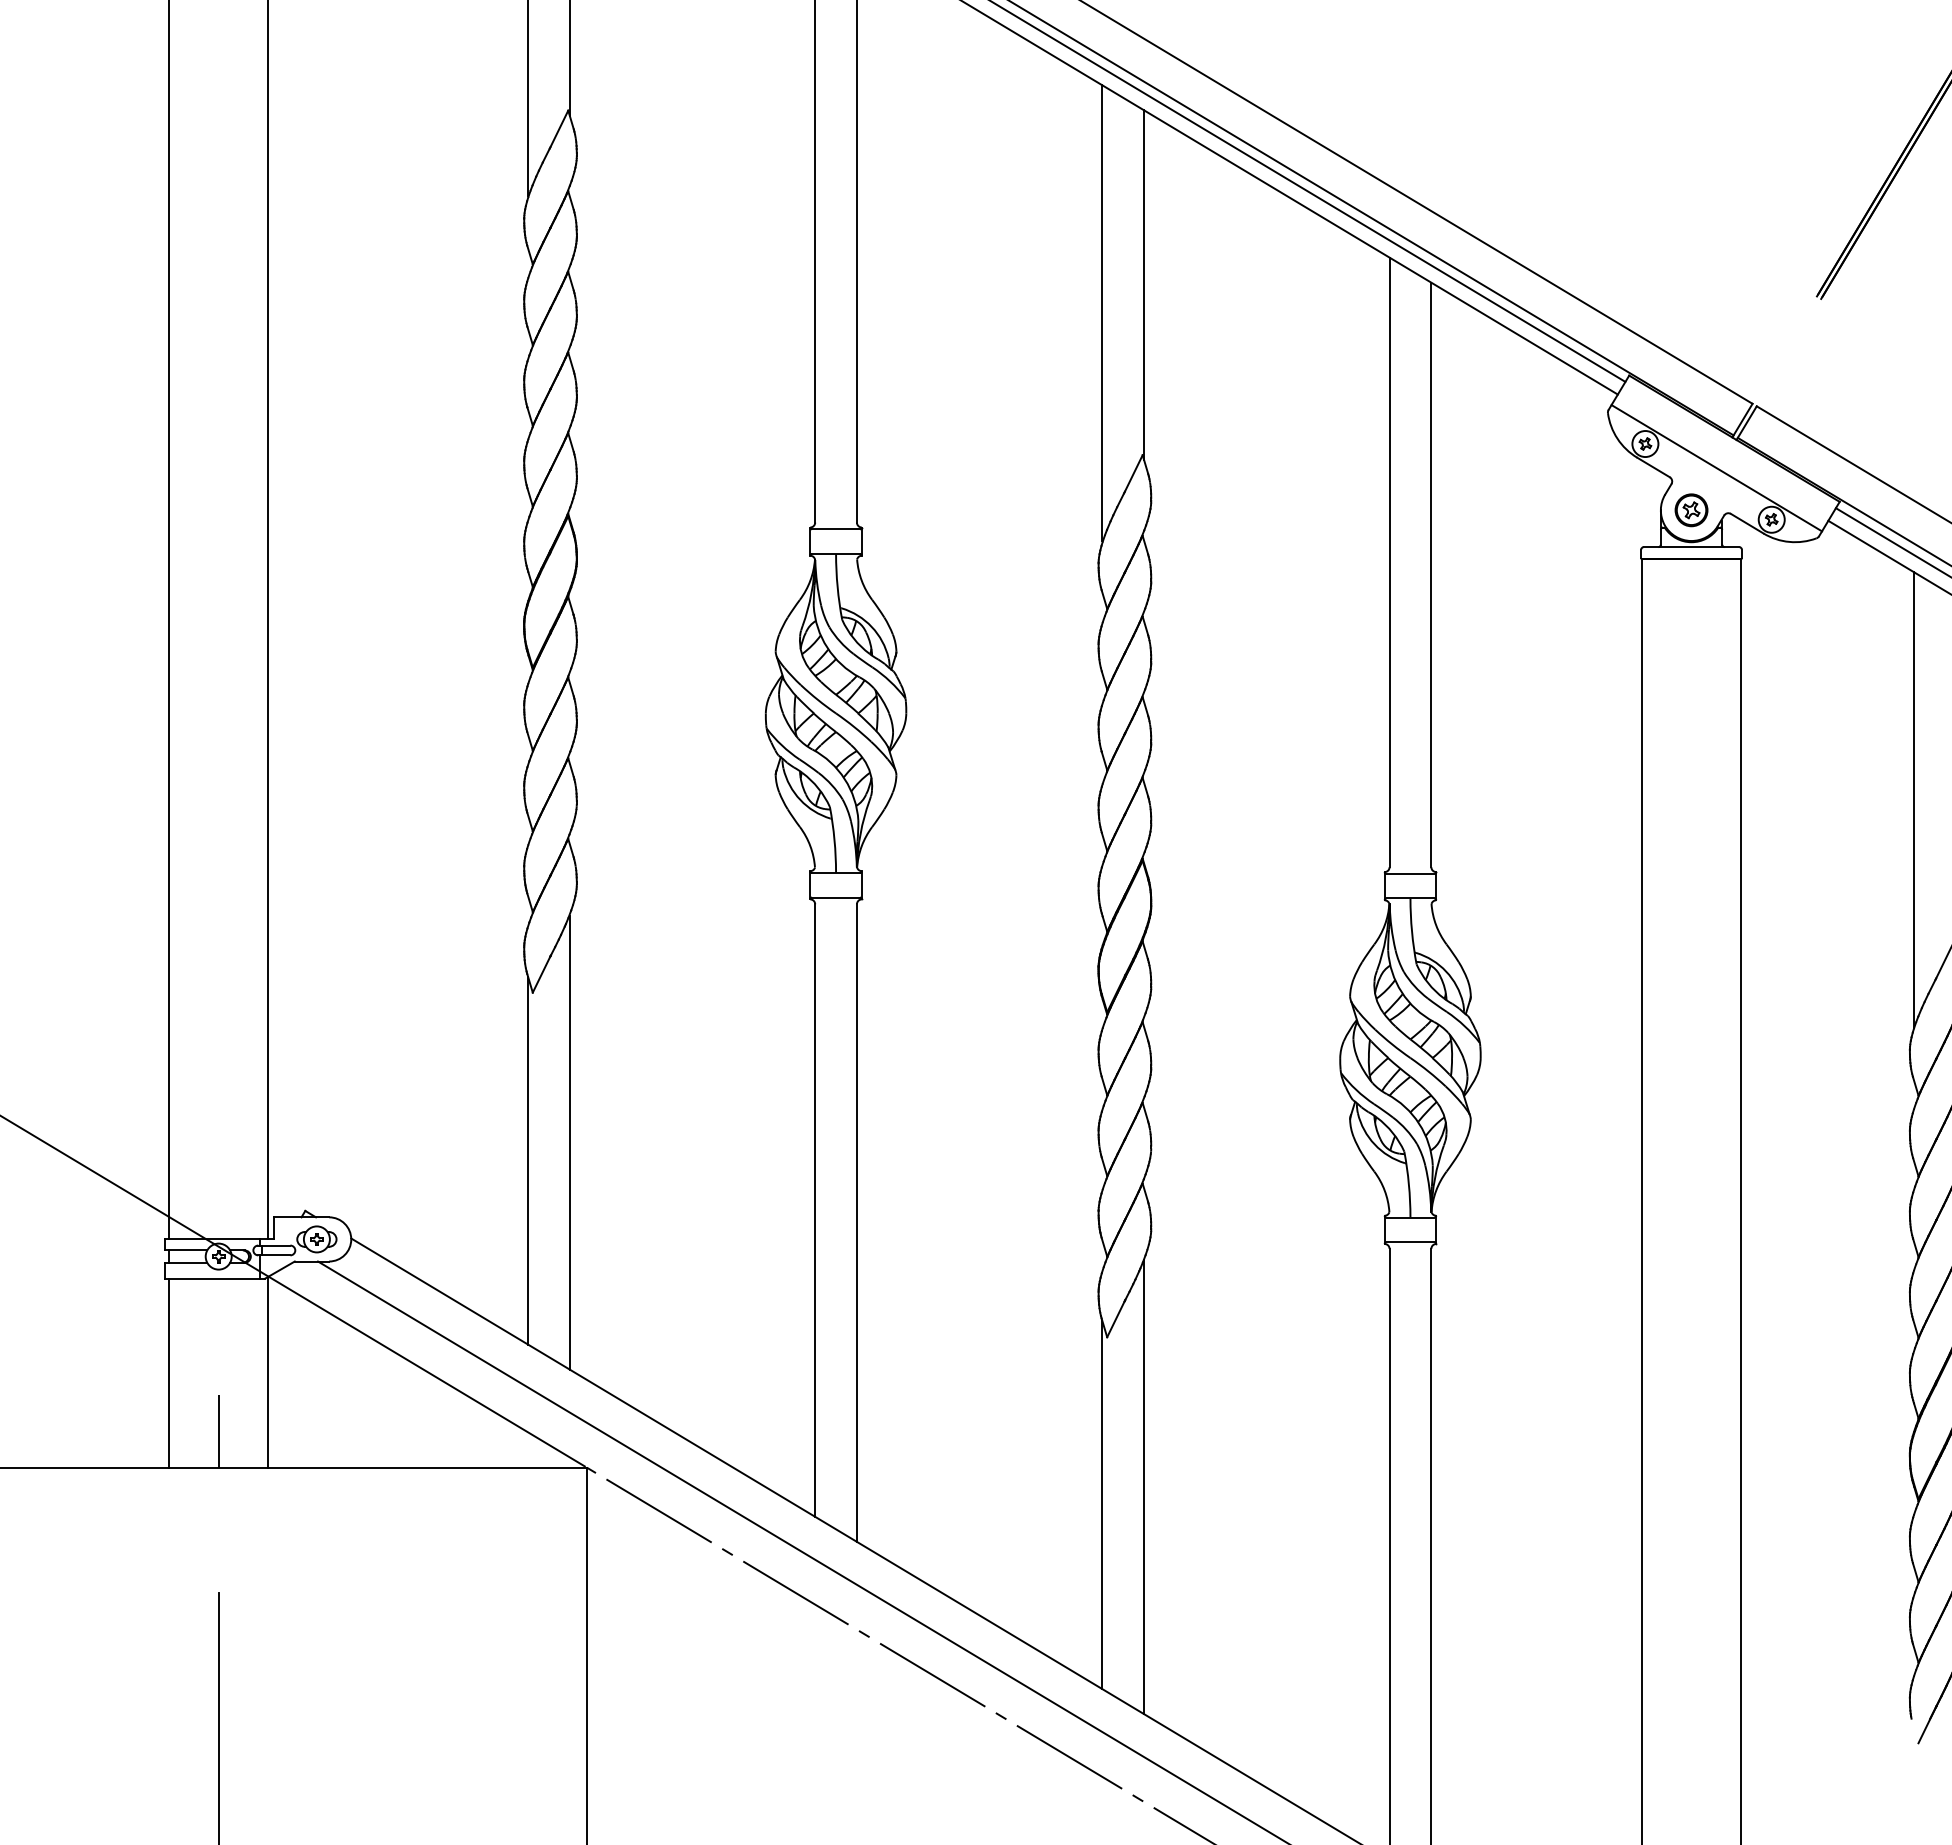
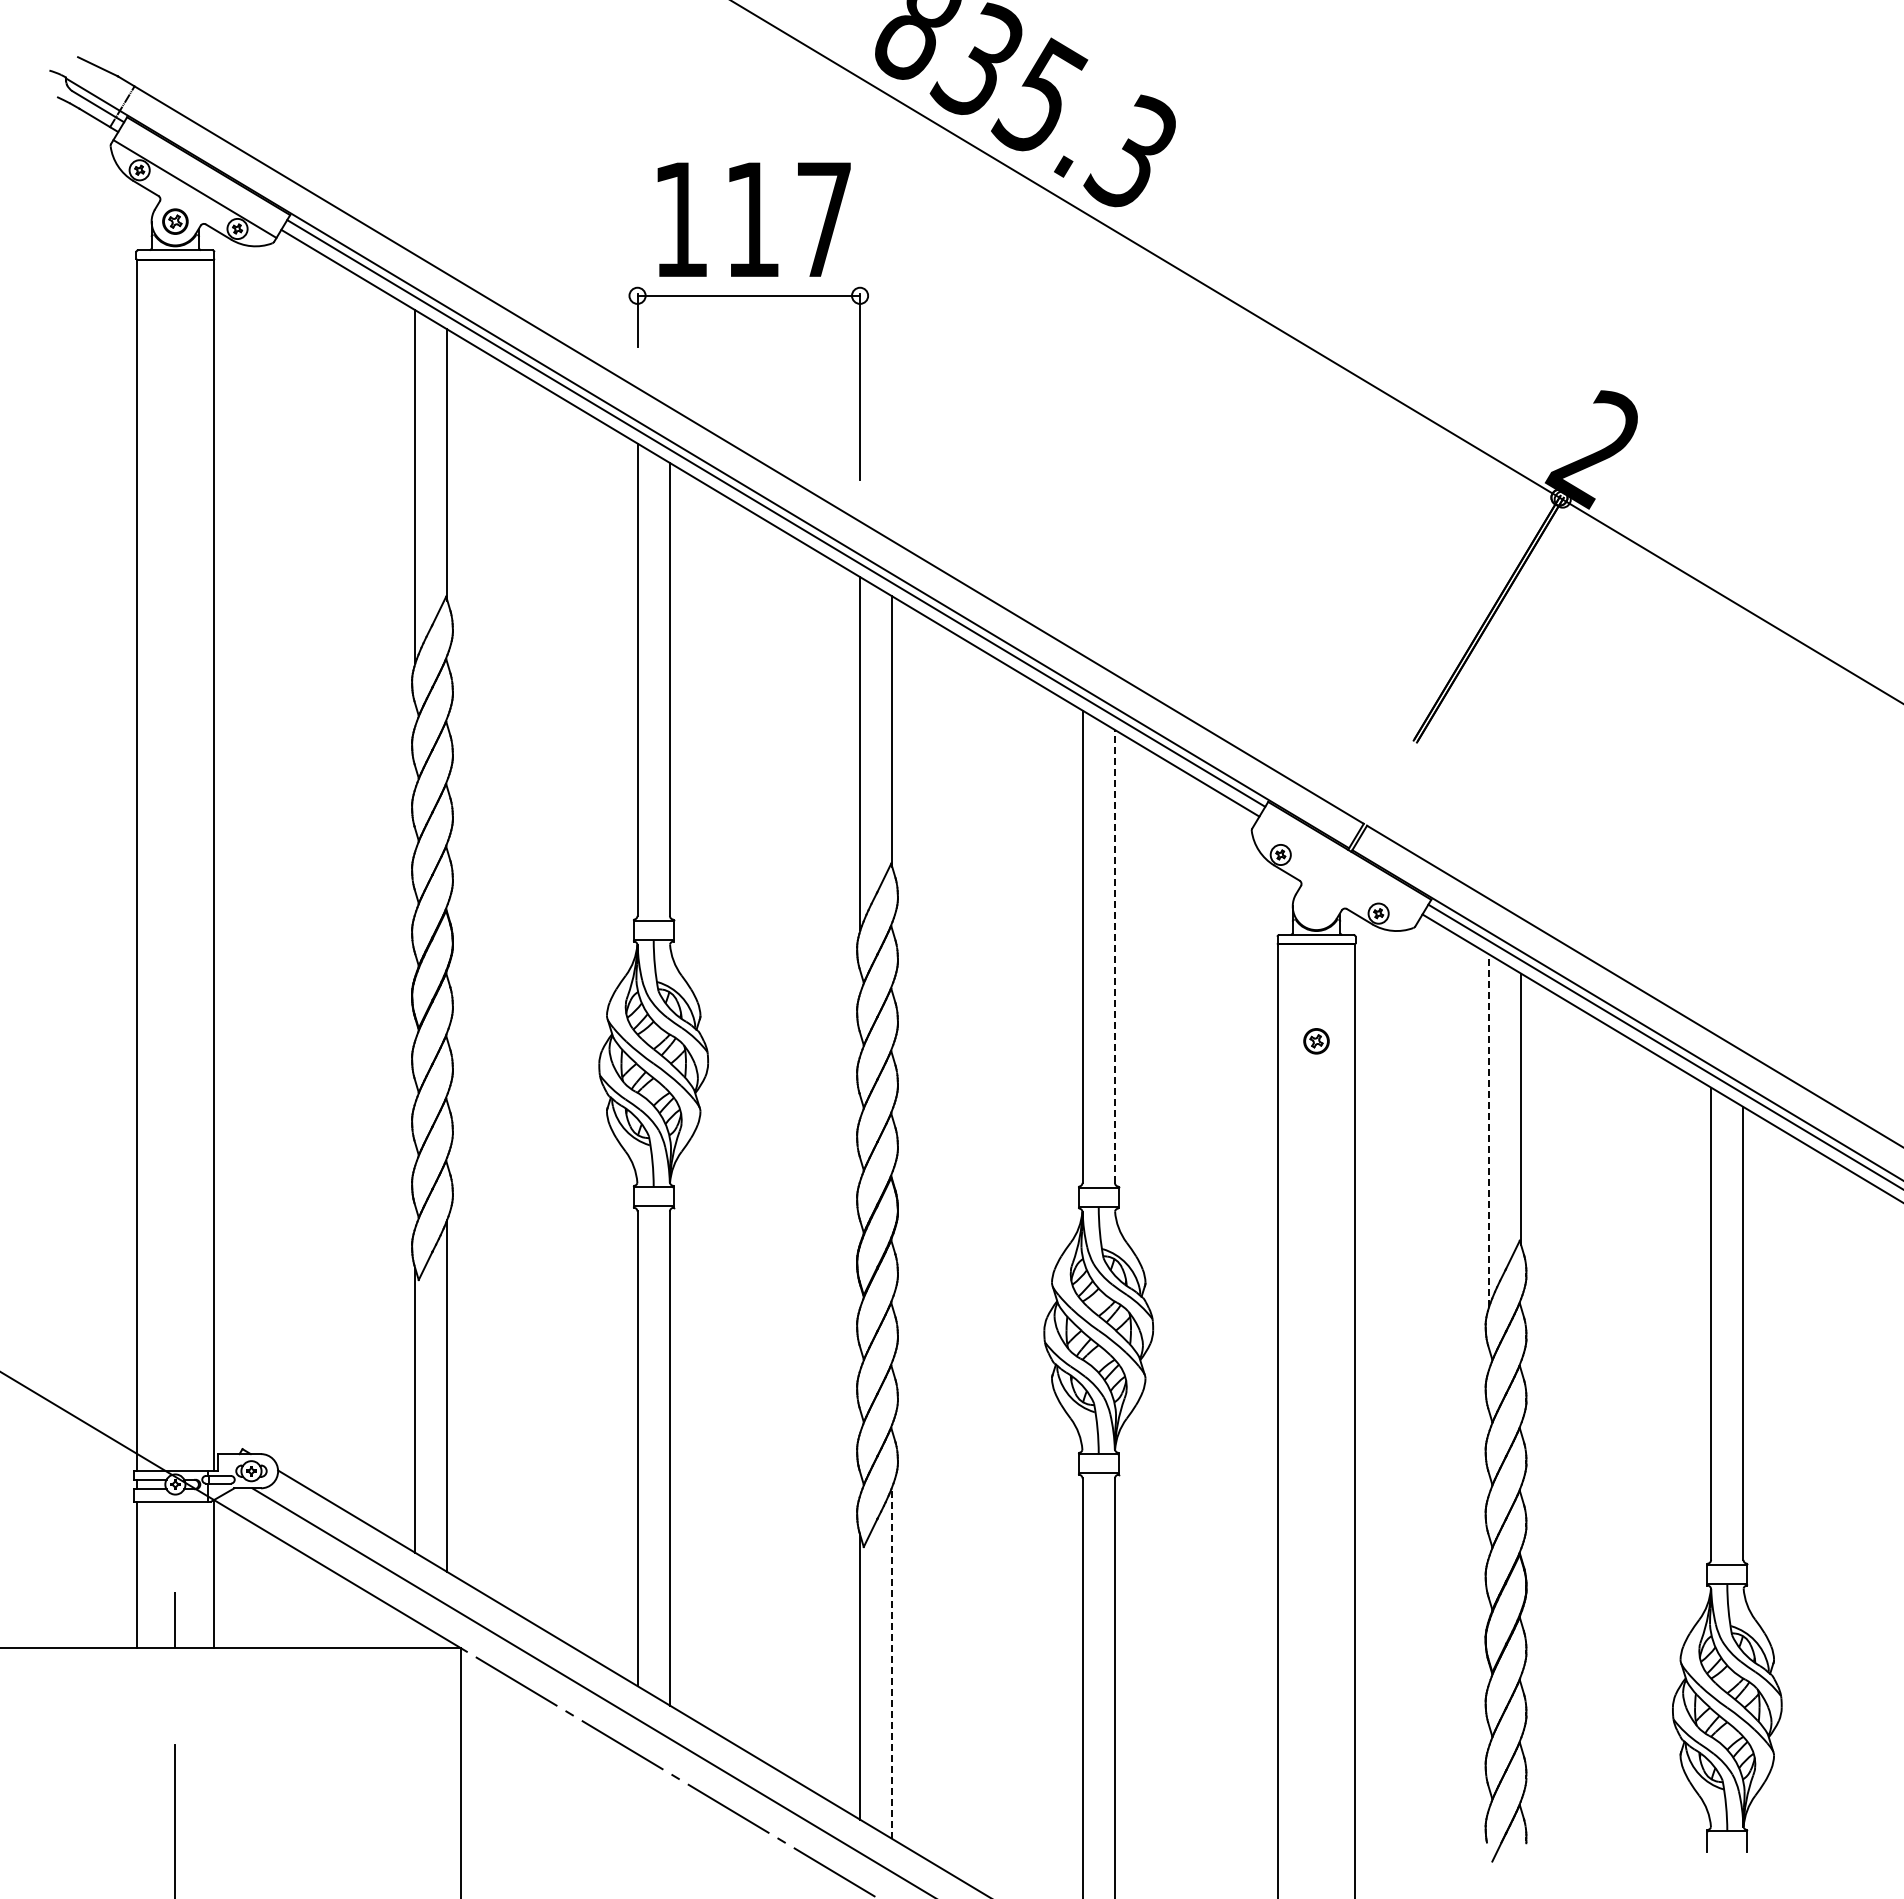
line: (1716, 467) -> (1335, 873), removed
part: (1691, 510) -> (1316, 1041), moved
line: (1430, 573) -> (1114, 955), solid -> dashed
line: (1913, 799) -> (1488, 1130), solid -> dashed
line: (1144, 1487) -> (892, 1663), solid -> dashed

